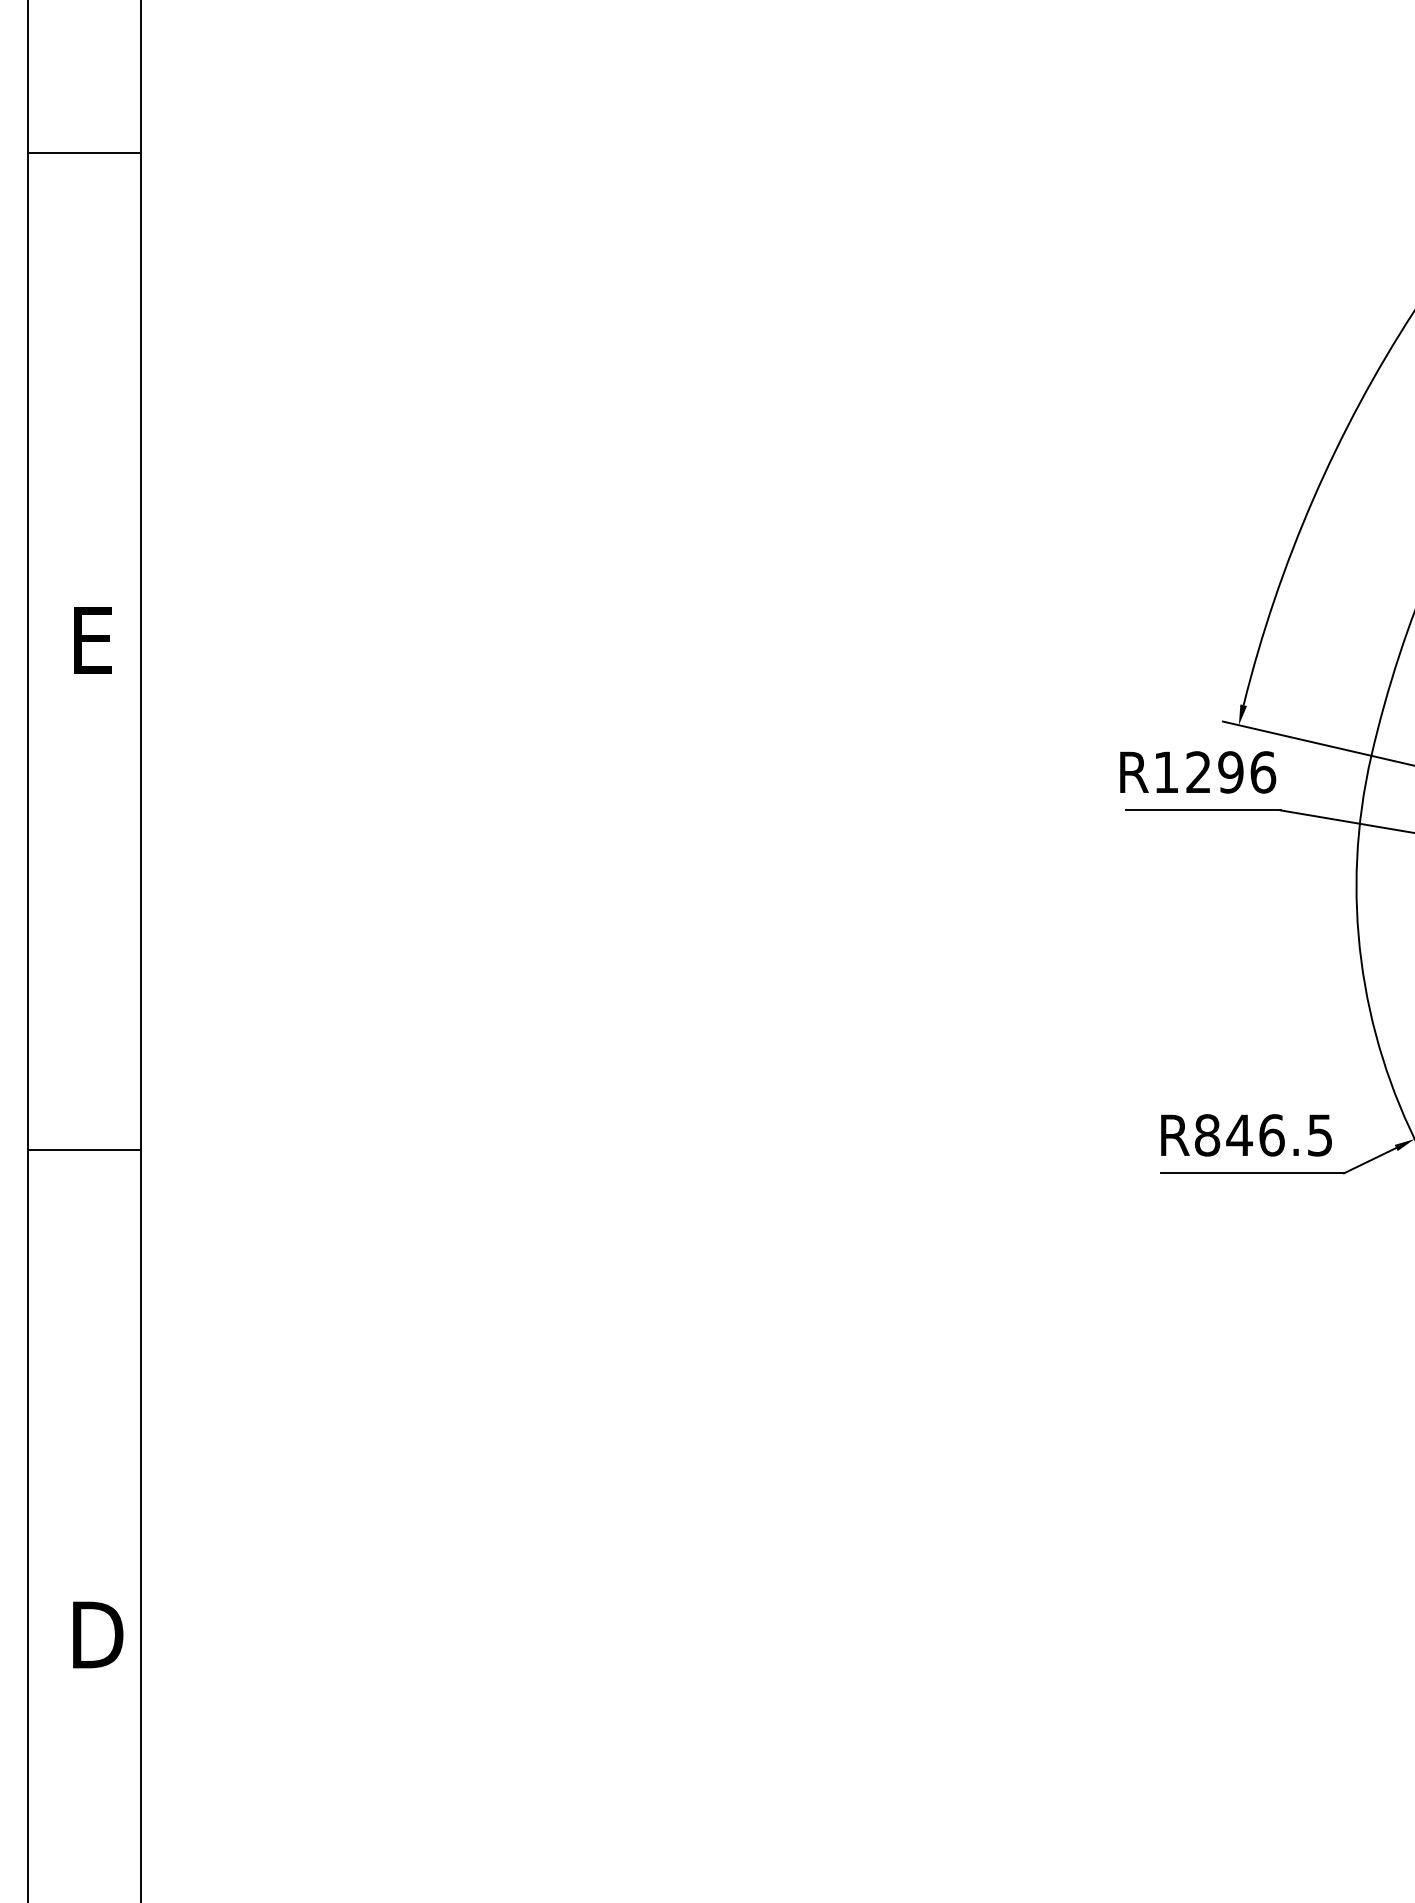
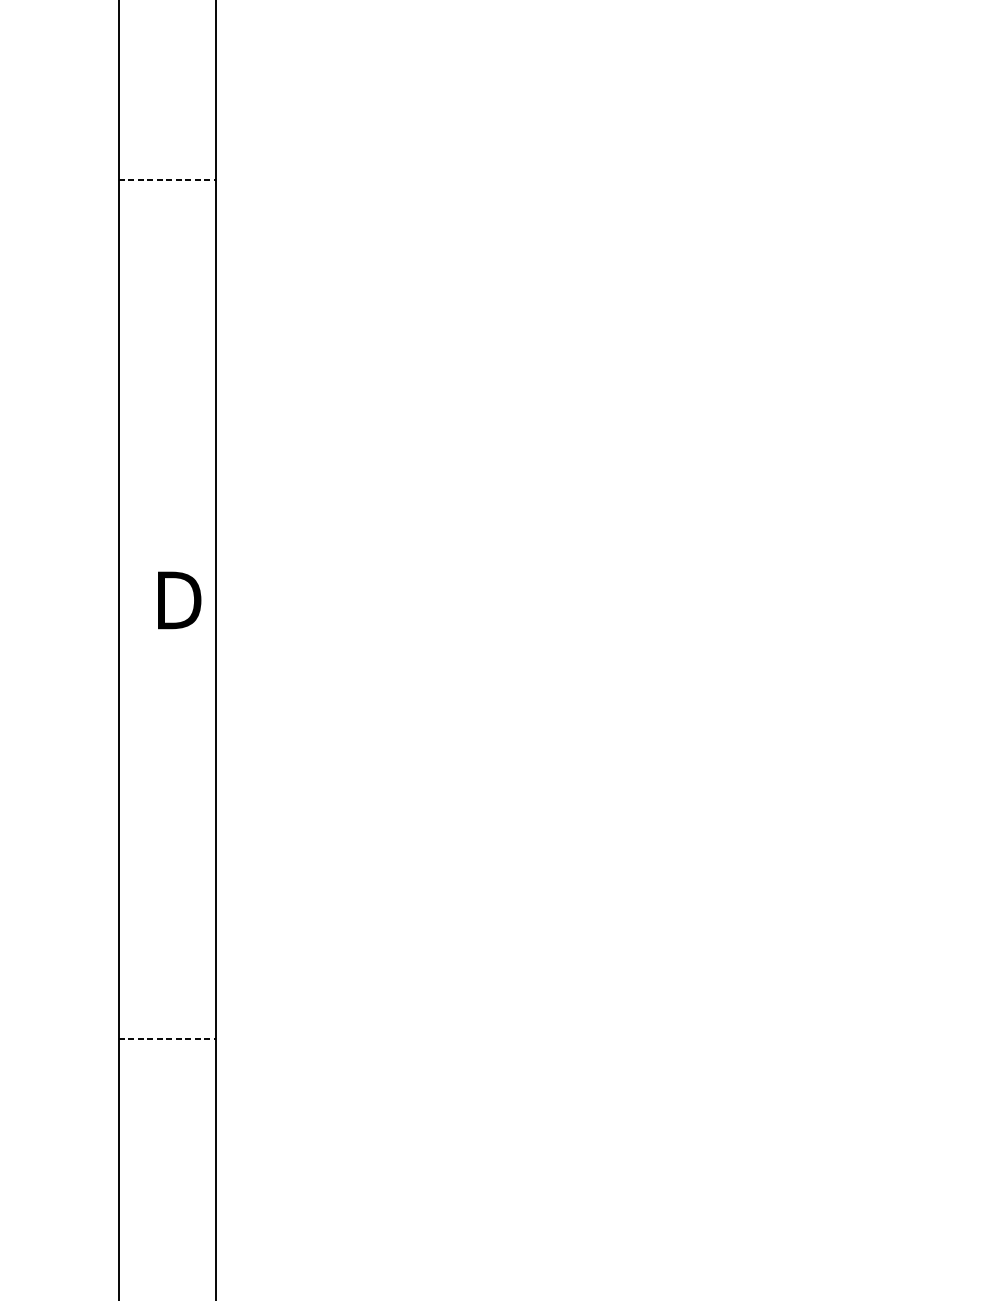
line: (84, 153) -> (167, 180), solid -> dashed
text: (98, 640) -> (179, 600), E -> D
line: (84, 1149) -> (167, 1039), solid -> dashed

